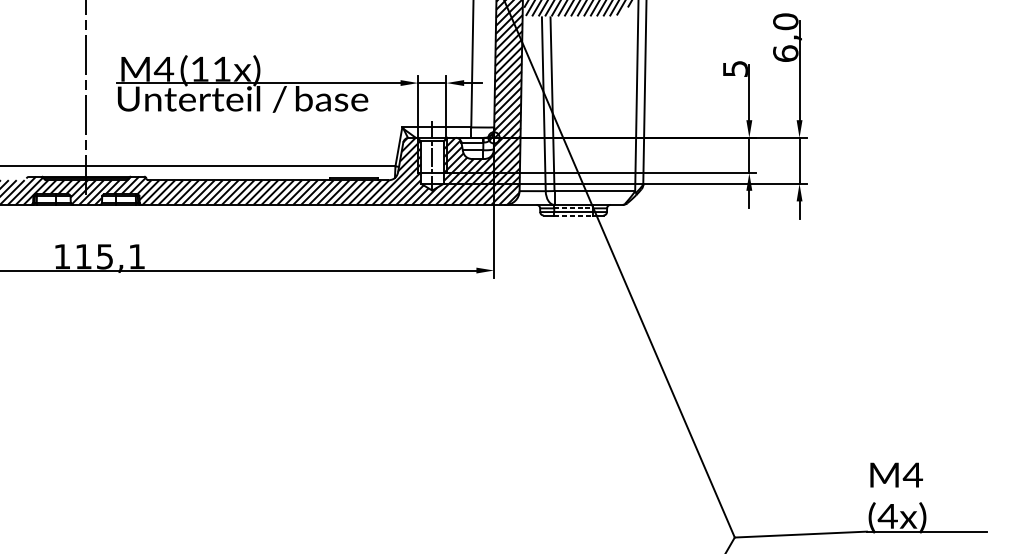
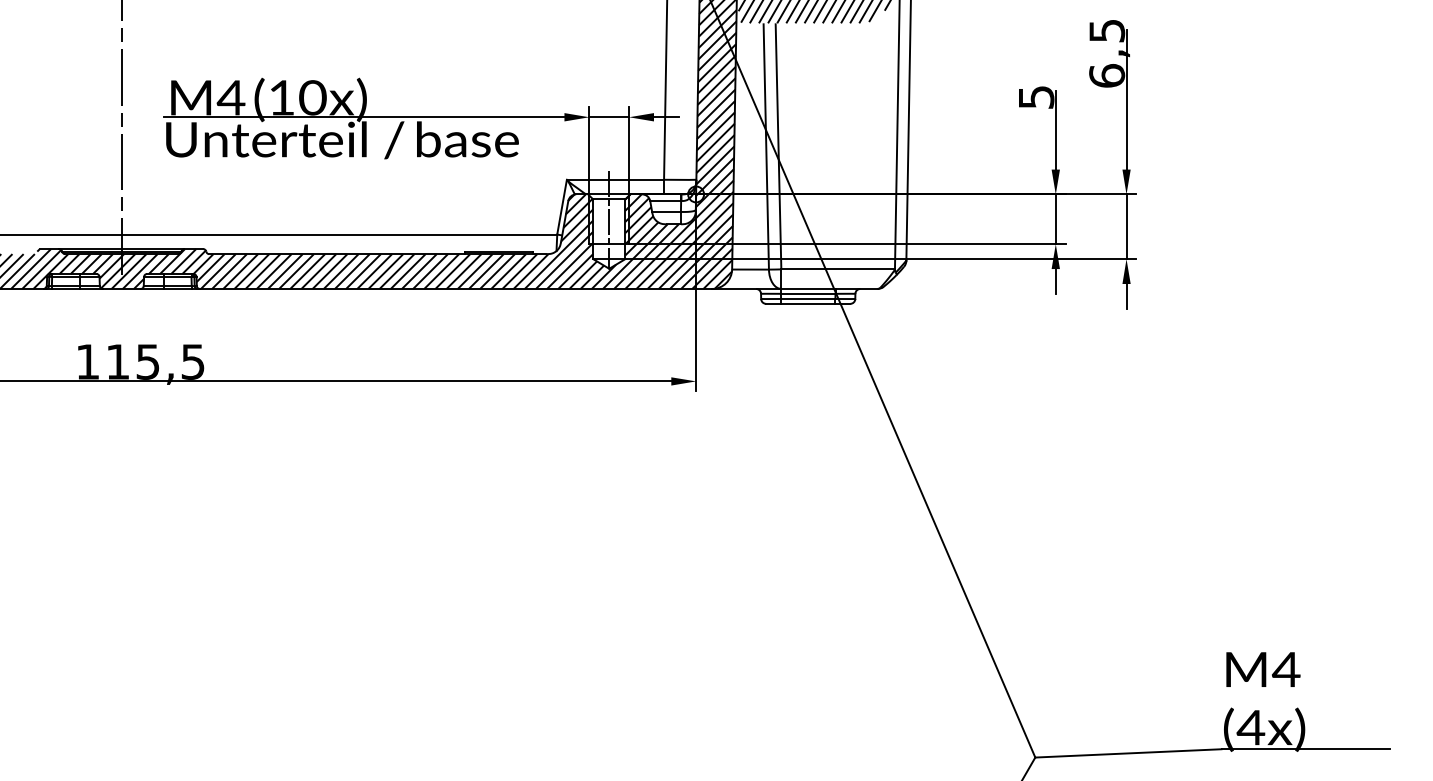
text: (786, 21) -> (1107, 30), 6,0 -> 6,5
text: (221, 69) -> (312, 97), (11x) -> (10x)
line: (573, 208) -> (808, 293), dashed -> solid
line: (573, 215) -> (808, 303), dashed -> solid
text: (136, 256) -> (192, 361), 115,1 -> 115,5

